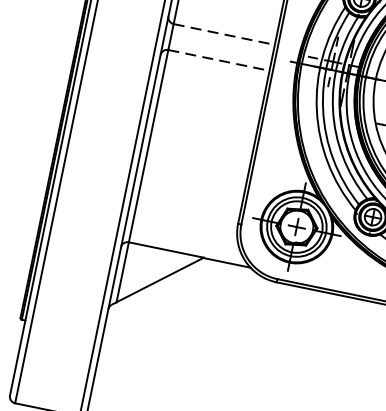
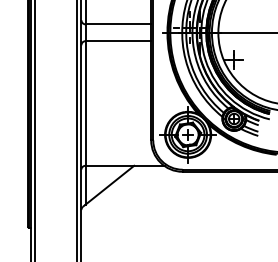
line: (224, 34) -> (118, 24), dashed -> solid
line: (219, 60) -> (118, 41), dashed -> solid

